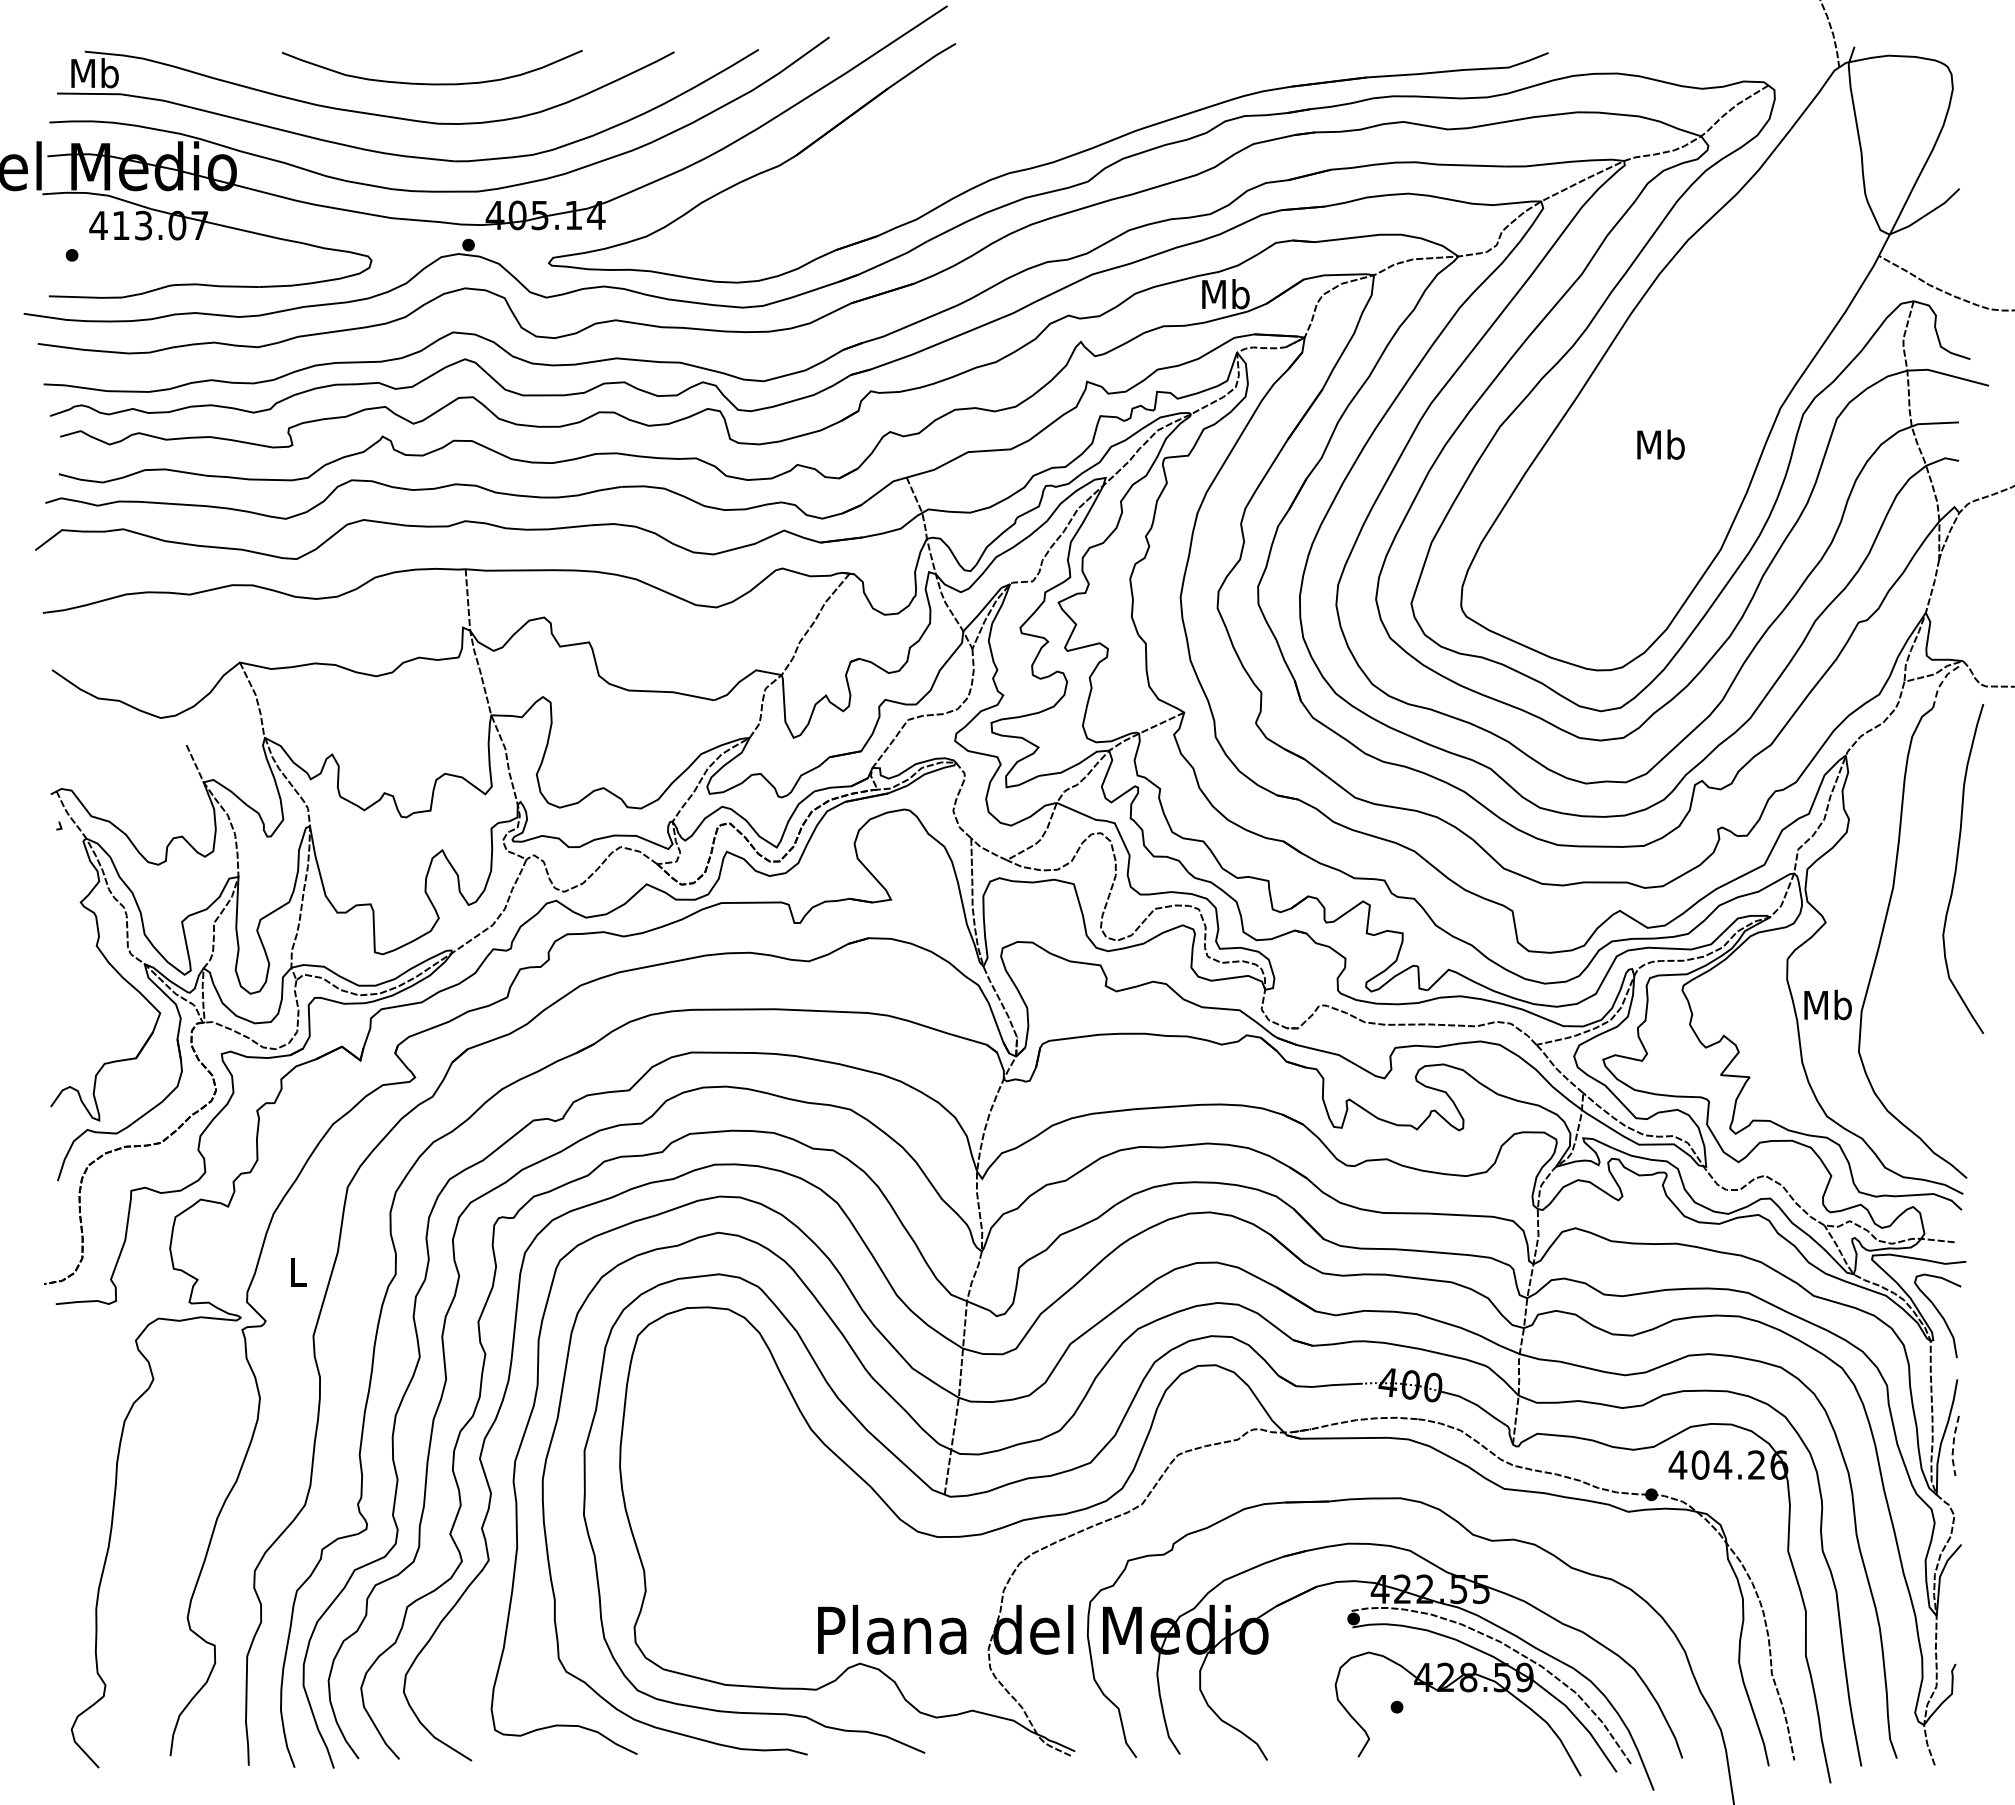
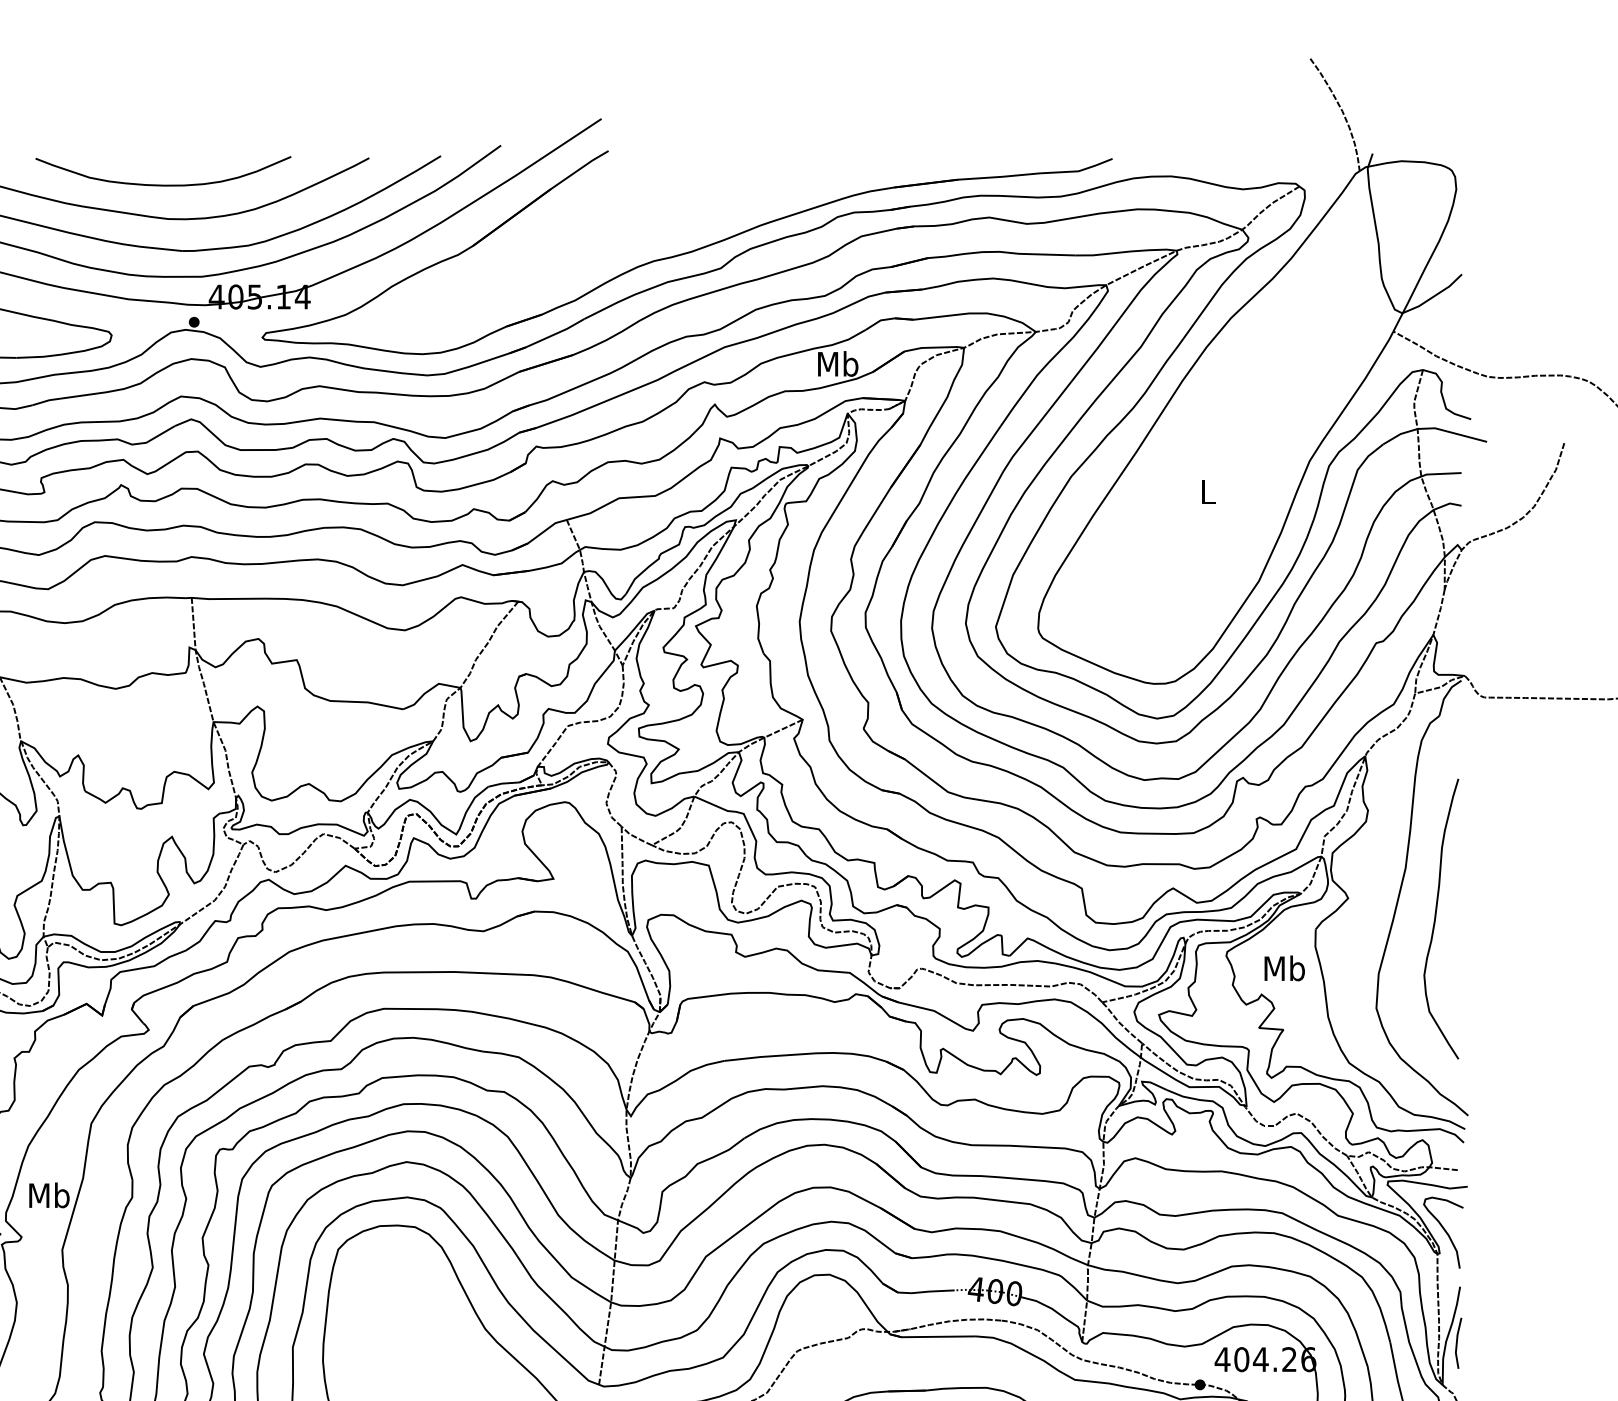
text: (1660, 444) -> (1207, 491), Mb -> L
line: (1940, 684) -> (1445, 695), dashed -> solid
curve: (1957, 866) -> (1436, 916), moved
text: (1827, 1004) -> (1284, 967), moved
text: (298, 1271) -> (49, 1195), L -> Mb
line: (1953, 1446) -> (1456, 1343), dashed -> solid

